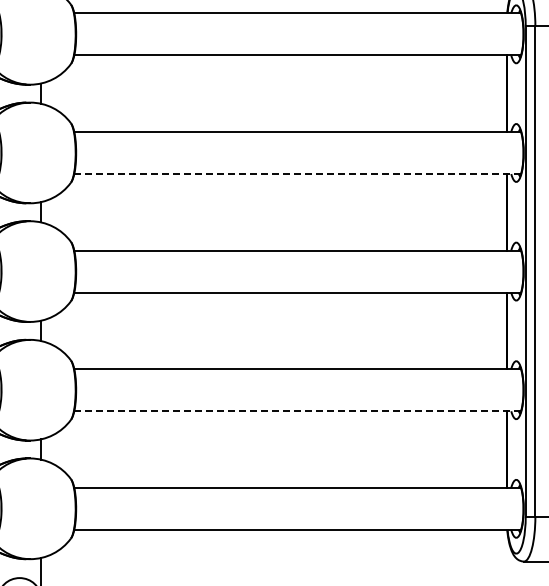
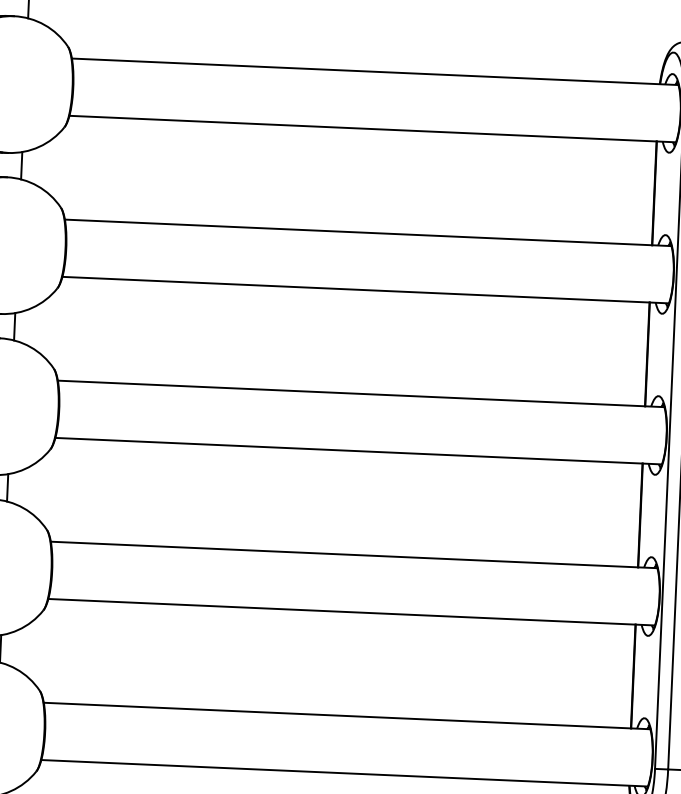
line: (297, 174) -> (365, 290), dashed -> solid
line: (297, 411) -> (351, 612), dashed -> solid

